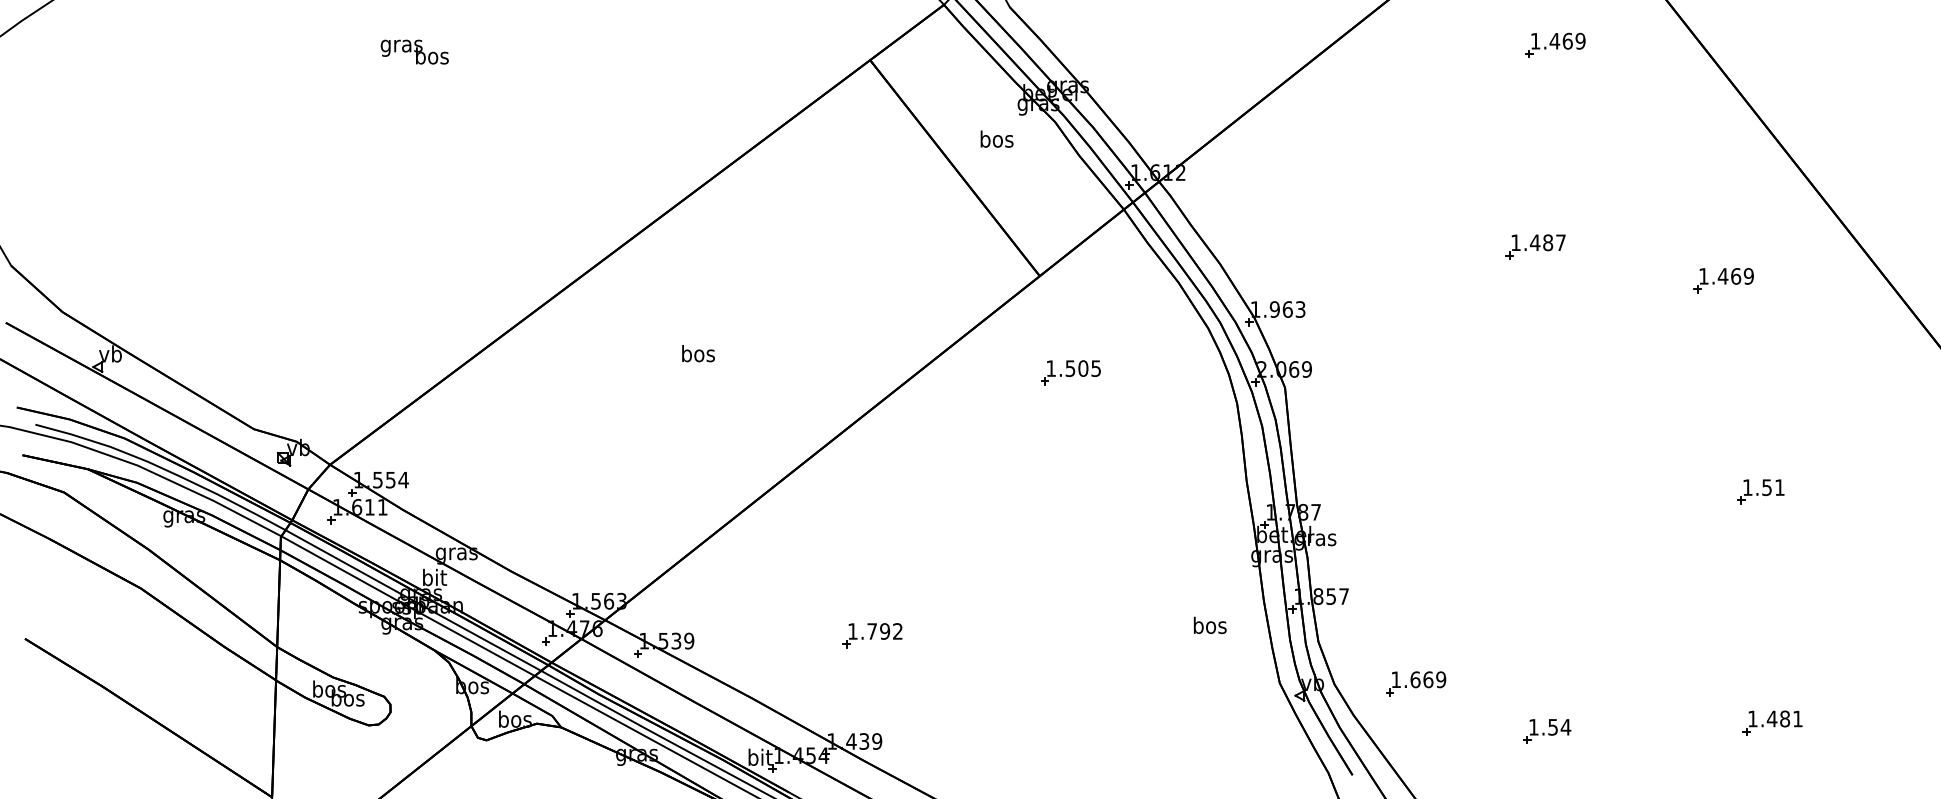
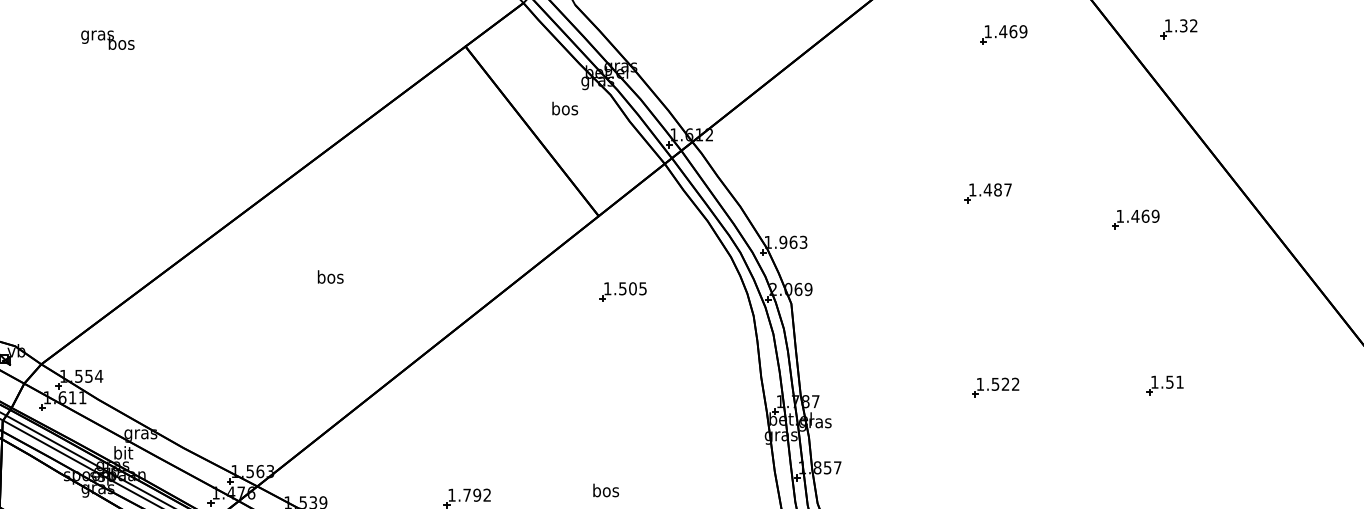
part: (1778, 37) -> (1178, 28), added
part: (1545, 493) -> (995, 386), added
text: (1209, 624) -> (605, 489), moved

